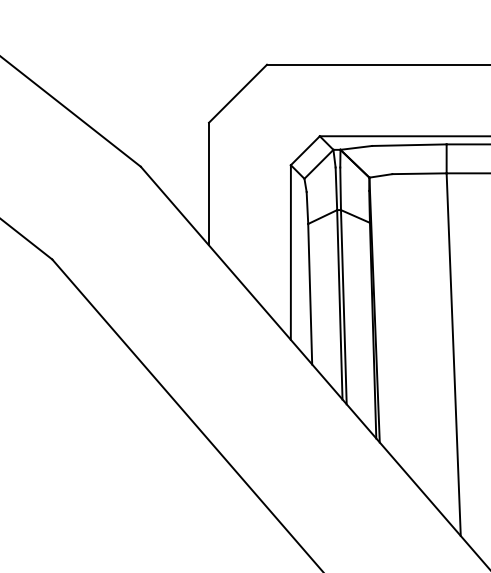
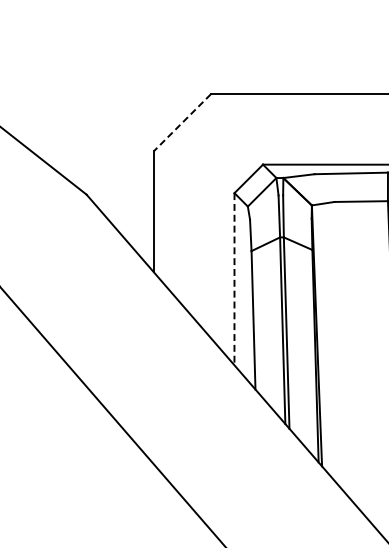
line: (238, 93) -> (182, 122), solid -> dashed
line: (290, 253) -> (234, 280), solid -> dashed

